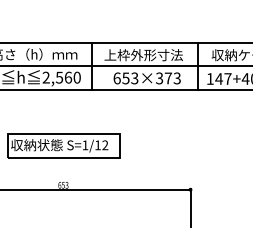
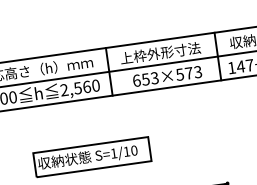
text: (159, 77) -> (179, 73), 653×373 -> 653×573
text: (105, 145) -> (134, 150), S=1/12 -> S=1/10

